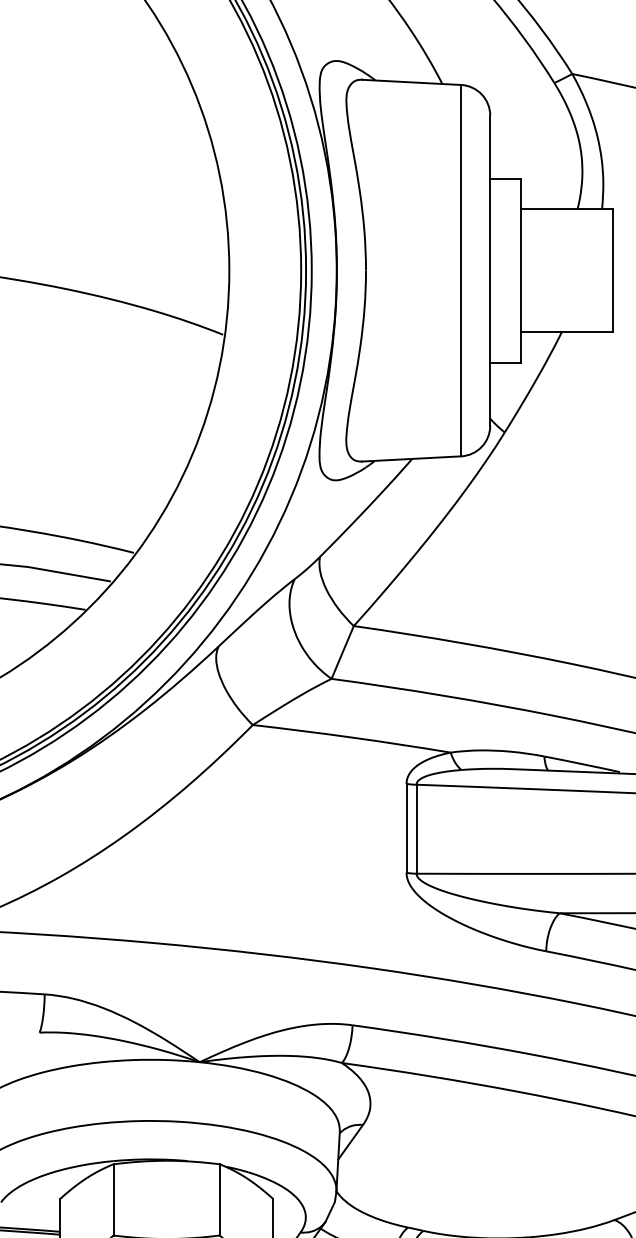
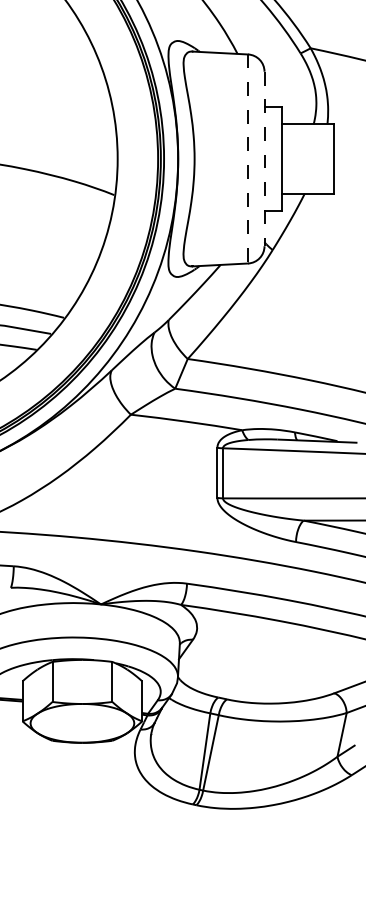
line: (461, 271) -> (248, 159), solid -> dashed
line: (490, 271) -> (264, 159), solid -> dashed

